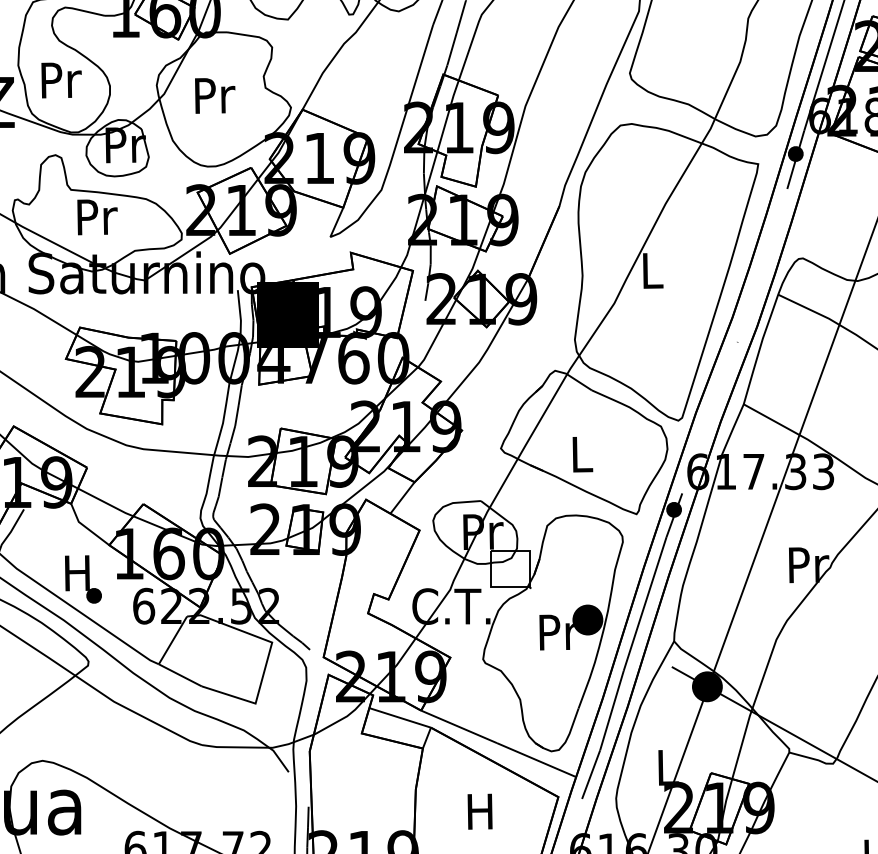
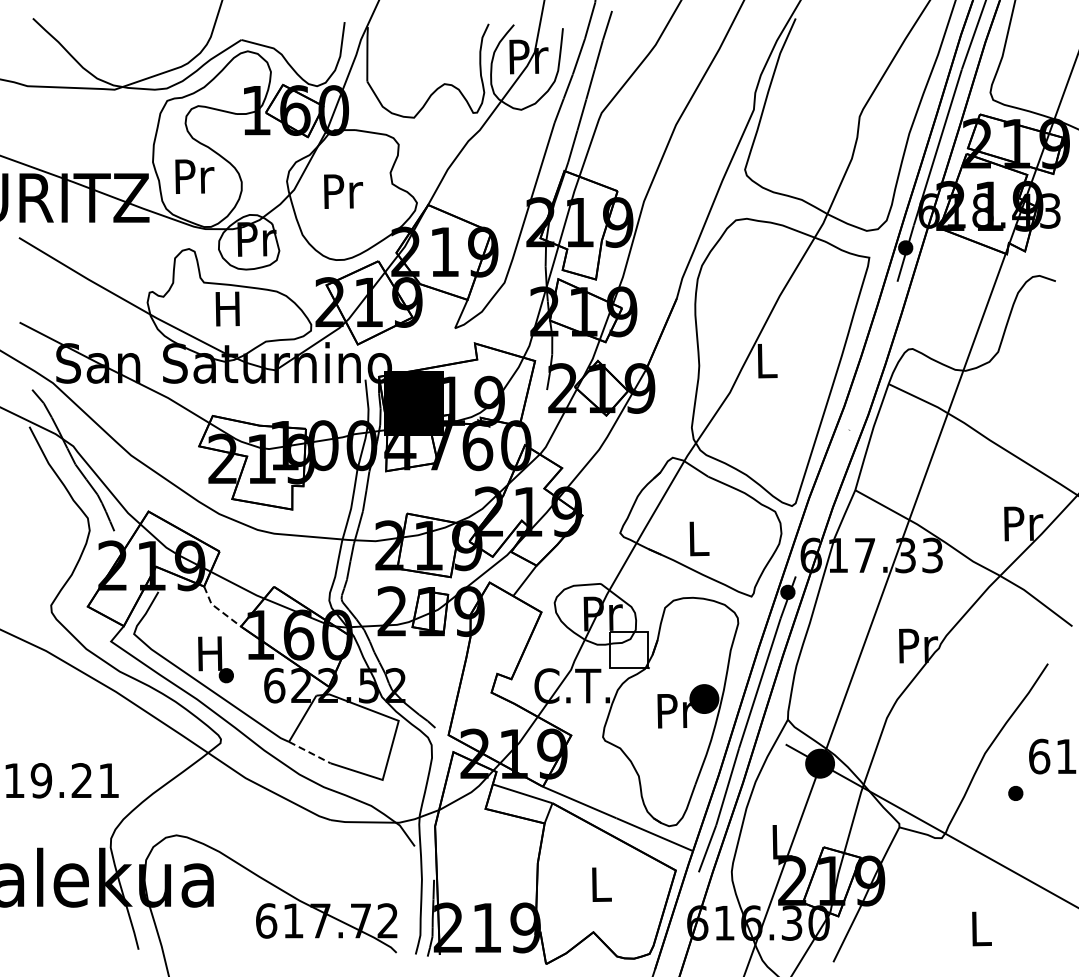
text: (97, 216) -> (229, 308), Pr -> H
line: (85, 527) -> (218, 609), solid -> dashed
line: (181, 675) -> (310, 752), solid -> dashed
text: (480, 811) -> (600, 884), H -> L

